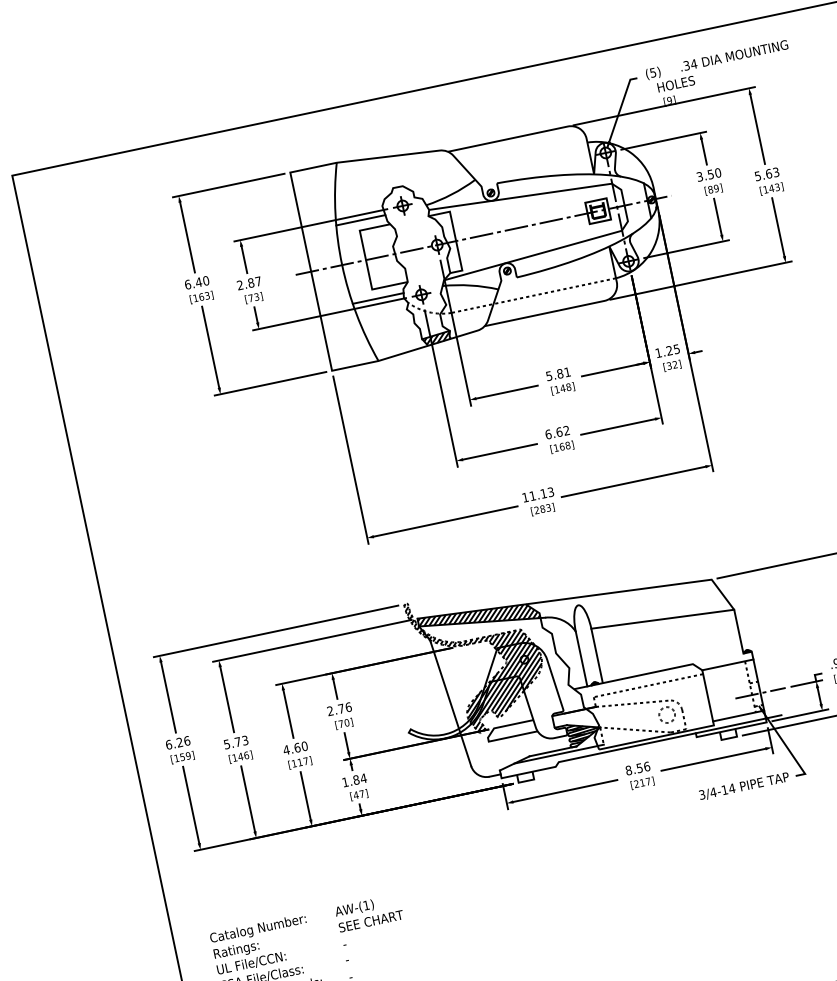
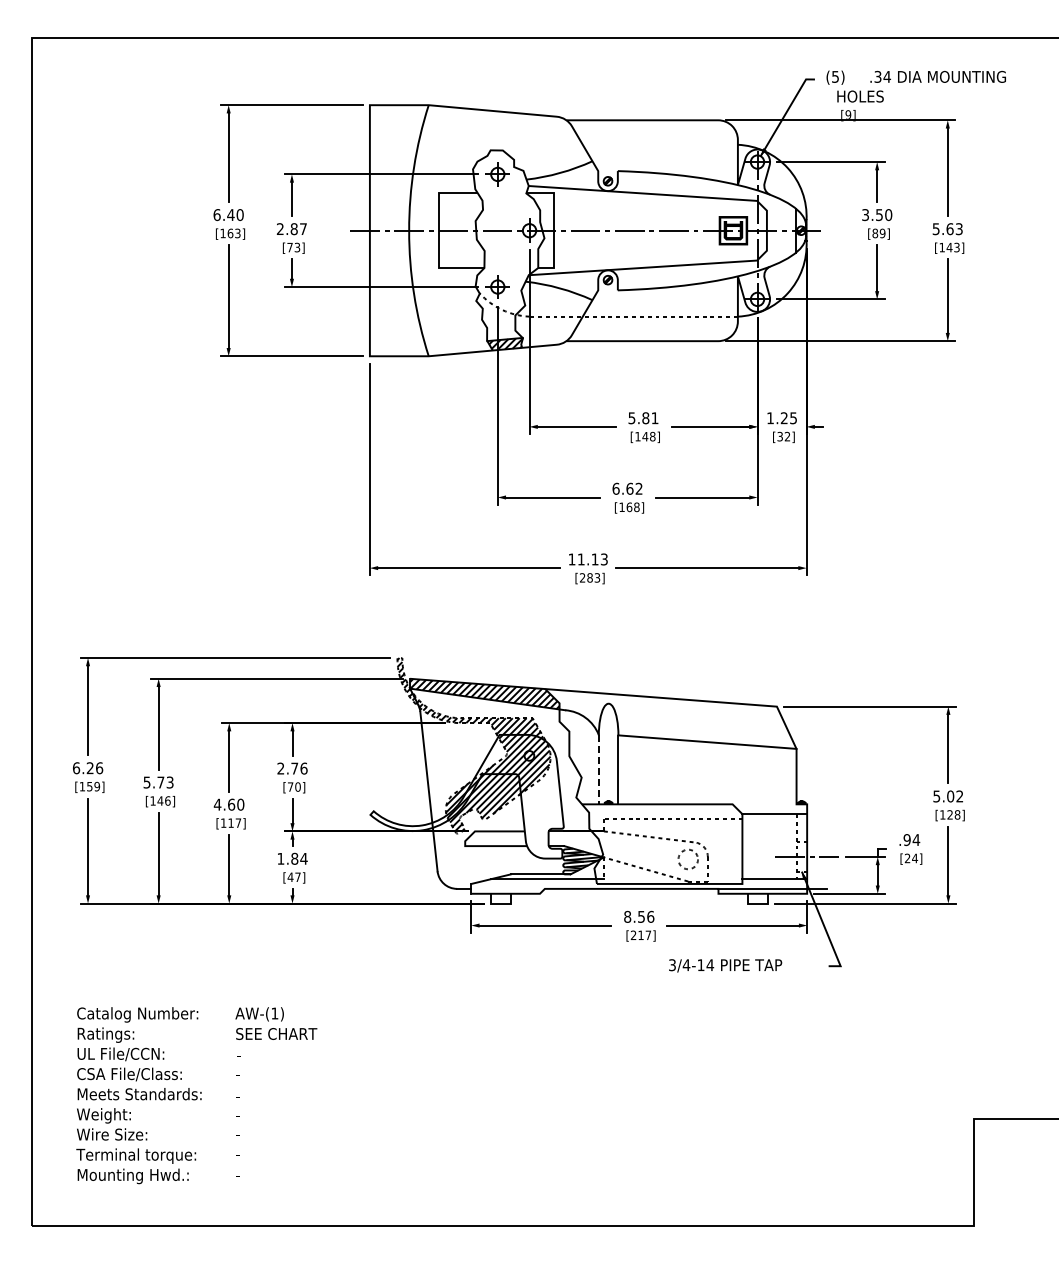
line: (361, 220) -> (443, 181), removed
line: (378, 298) -> (444, 280), removed
line: (581, 659) -> (598, 770), solid -> dashed
text: (744, 786) -> (725, 965), moved

